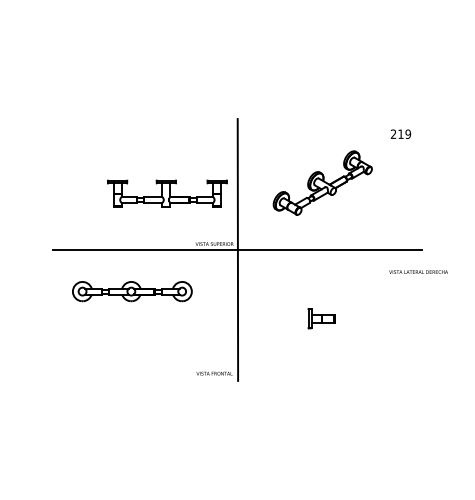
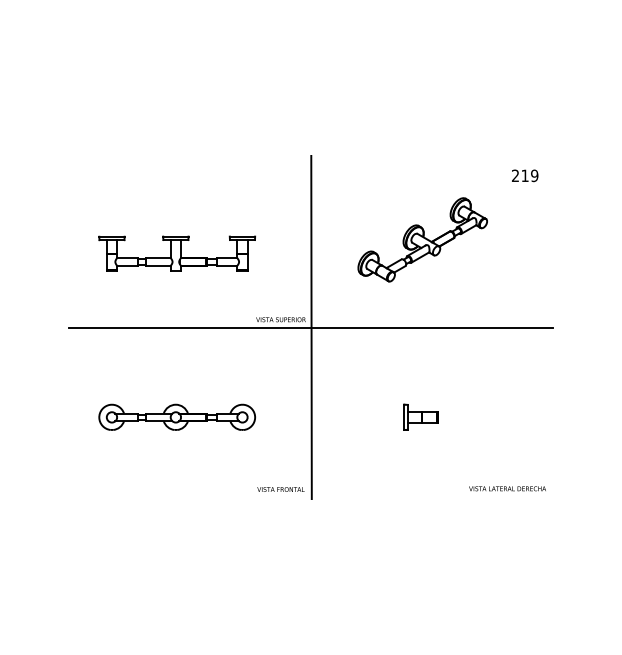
part: (167, 193) -> (177, 253), moved
text: (418, 271) -> (507, 487), moved
part: (132, 291) -> (177, 417), moved

